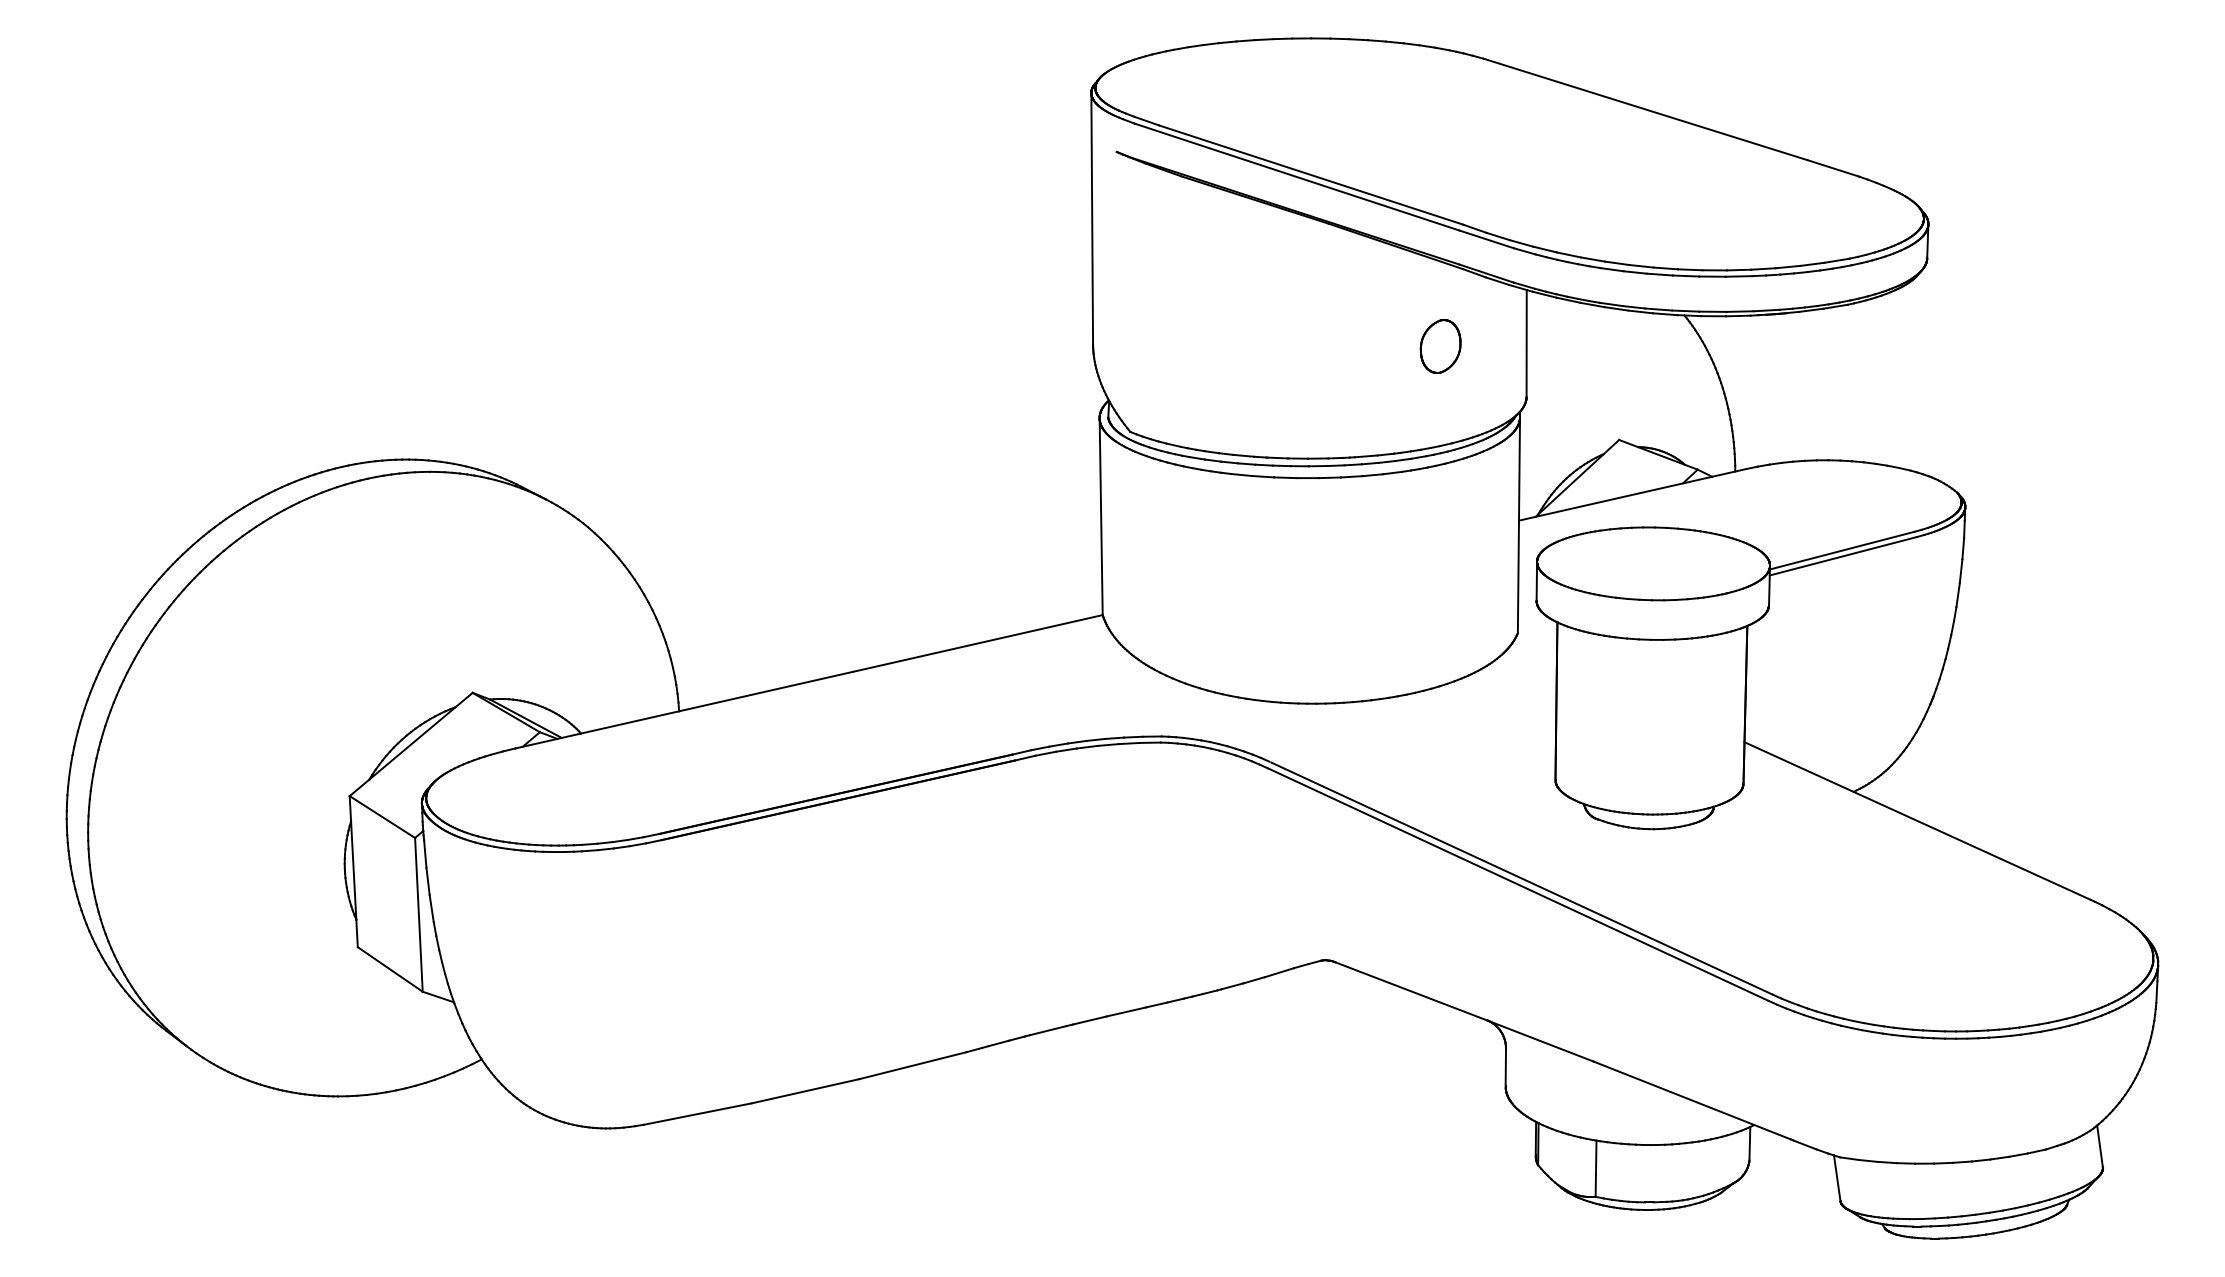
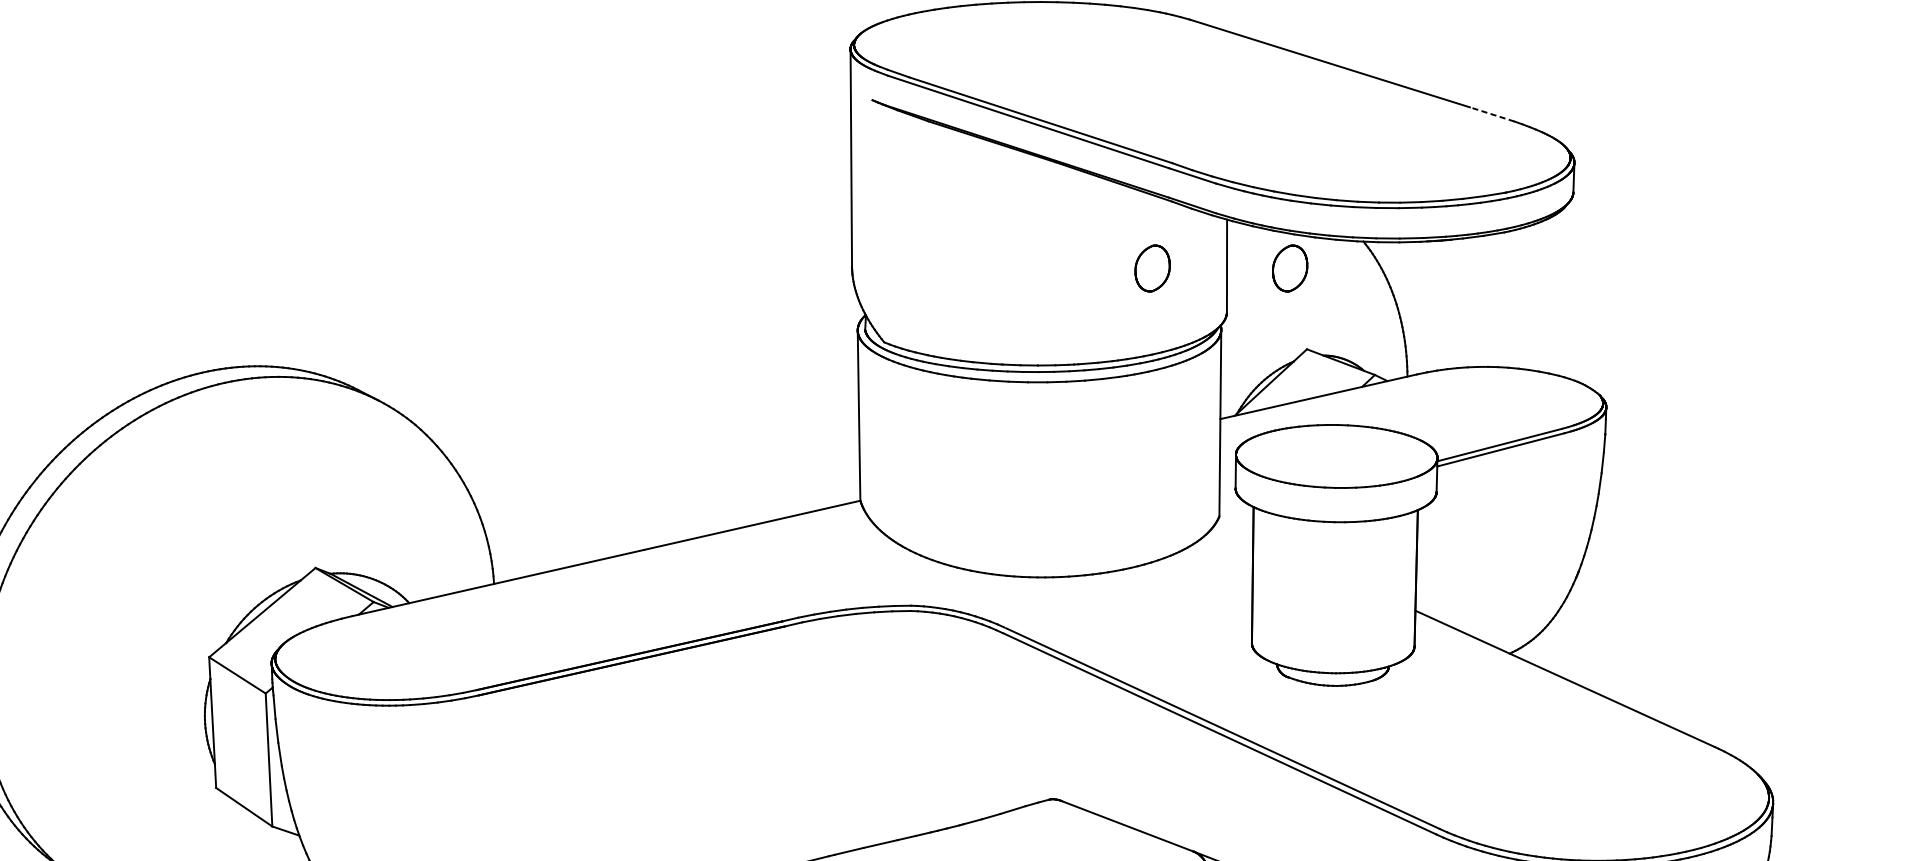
line: (1832, 168) -> (1491, 114), solid -> dashed
part: (1599, 346) -> (1290, 268), added

